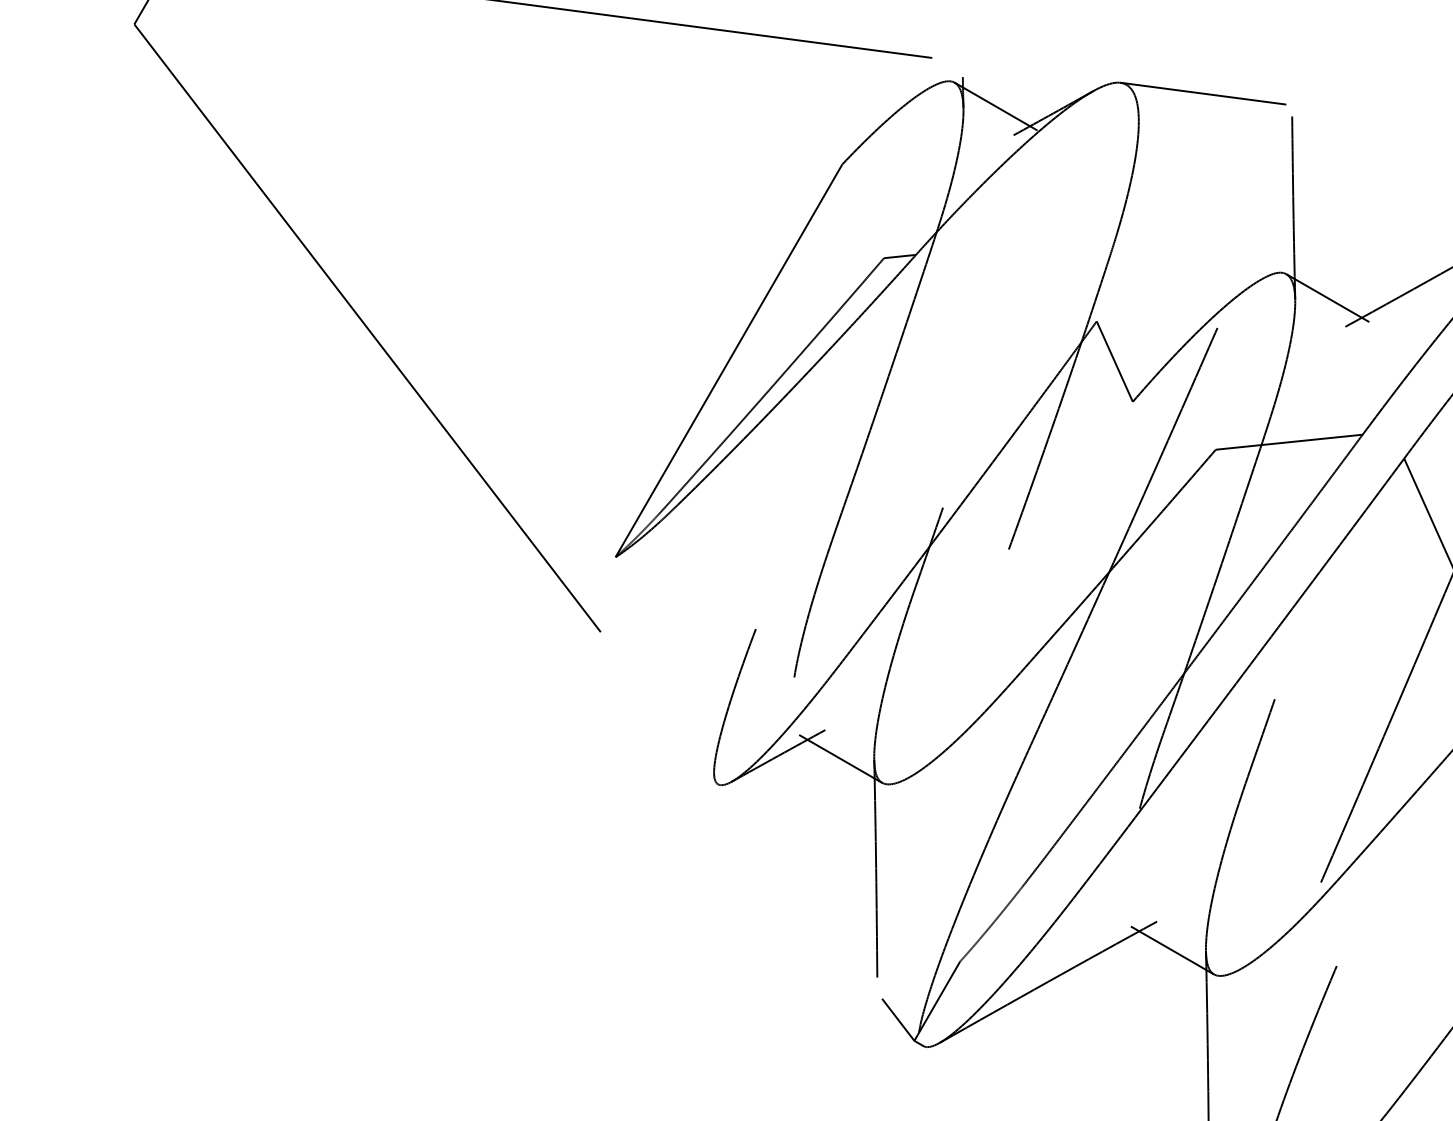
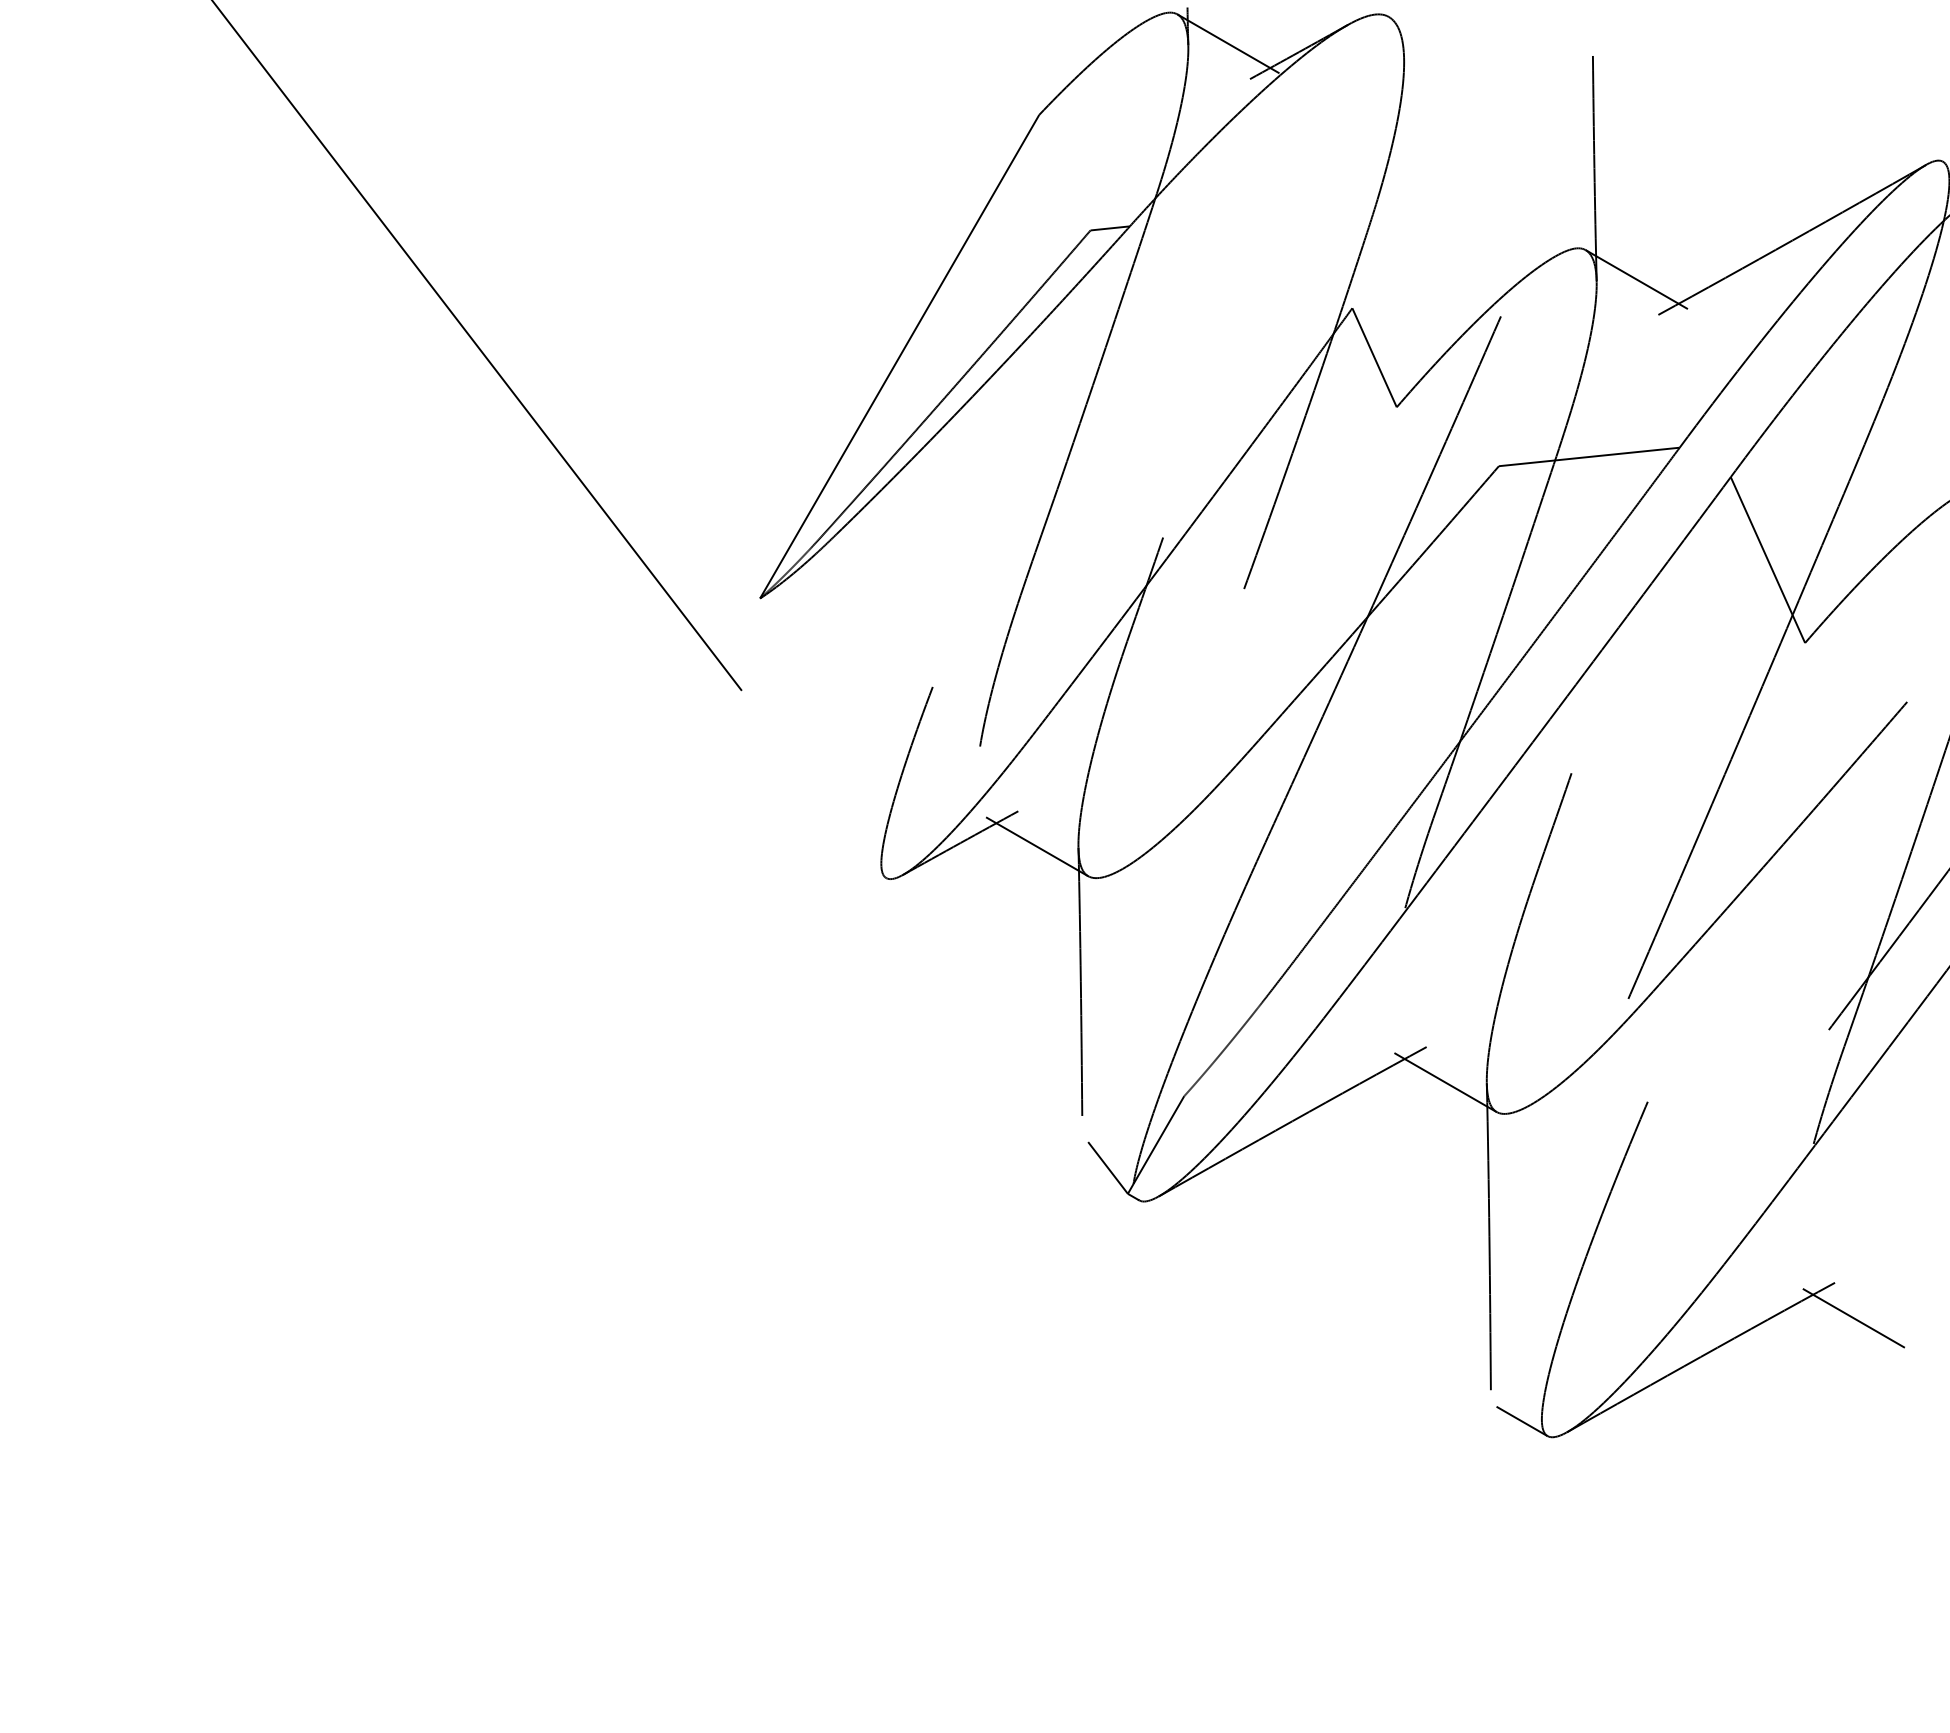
line: (1203, 93) -> (1483, 27), removed

